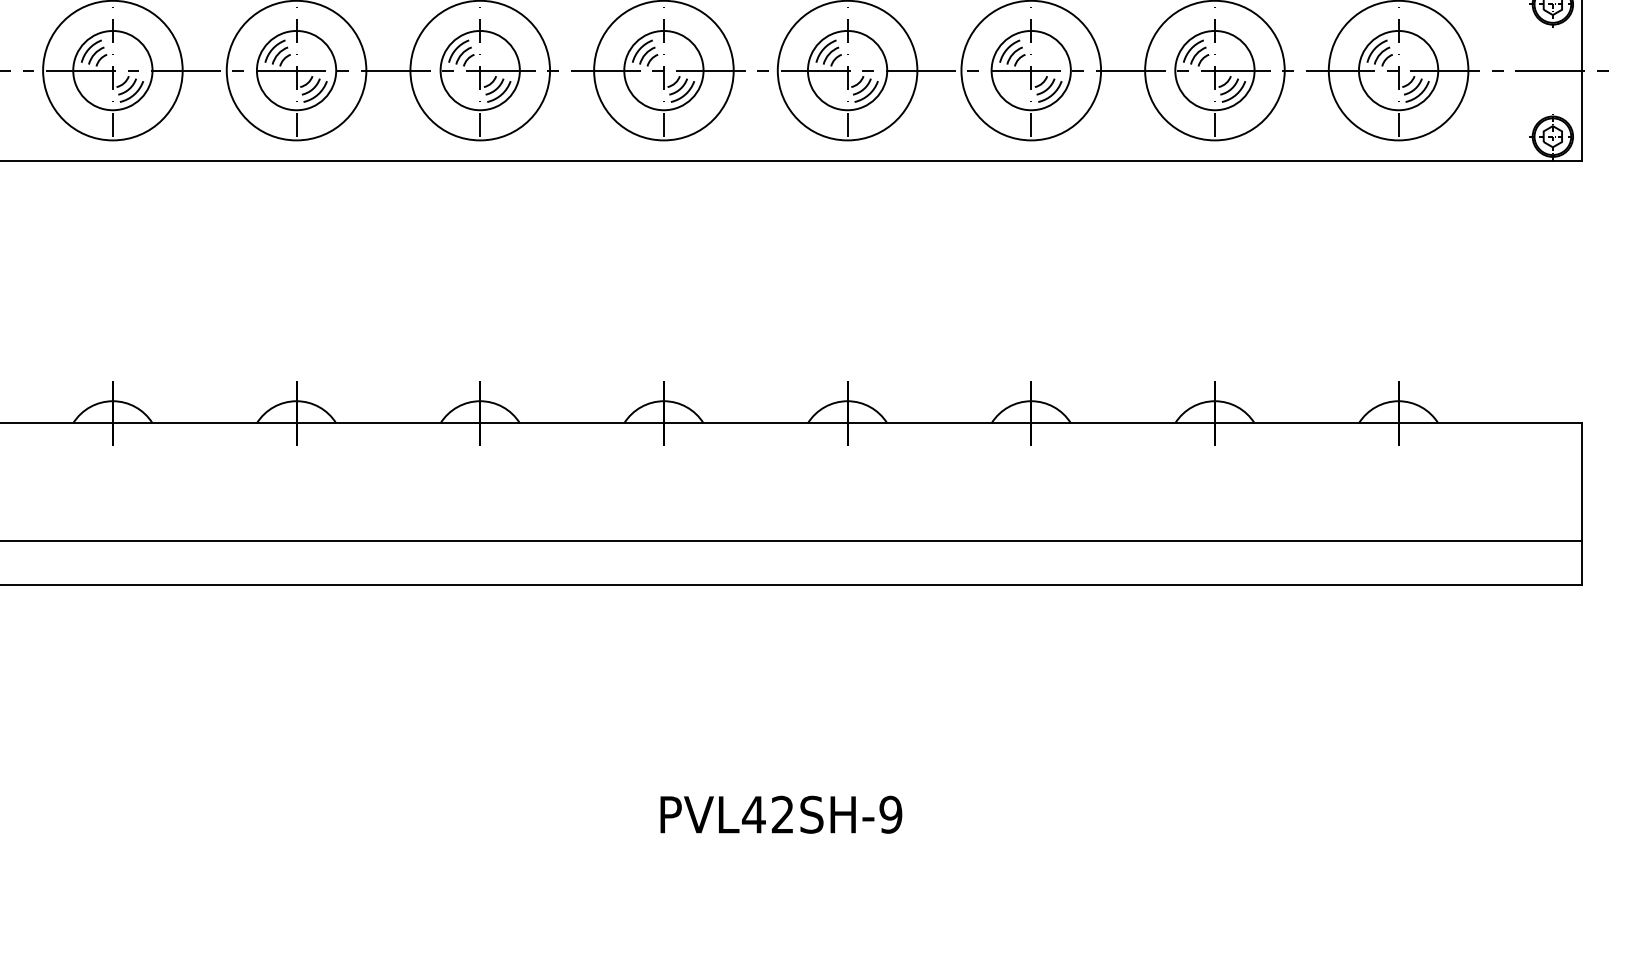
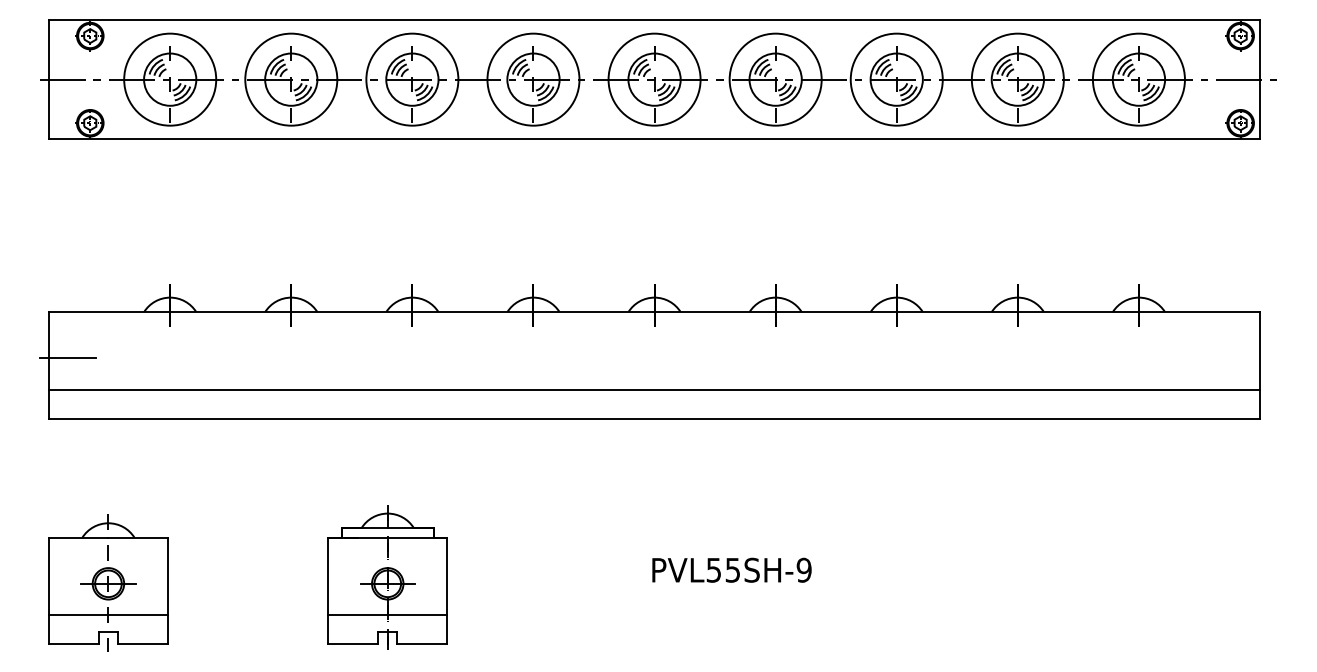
text: (766, 813) -> (722, 569), PVL42SH-9 -> PVL55SH-9
part: (258, 825) -> (387, 577), added

